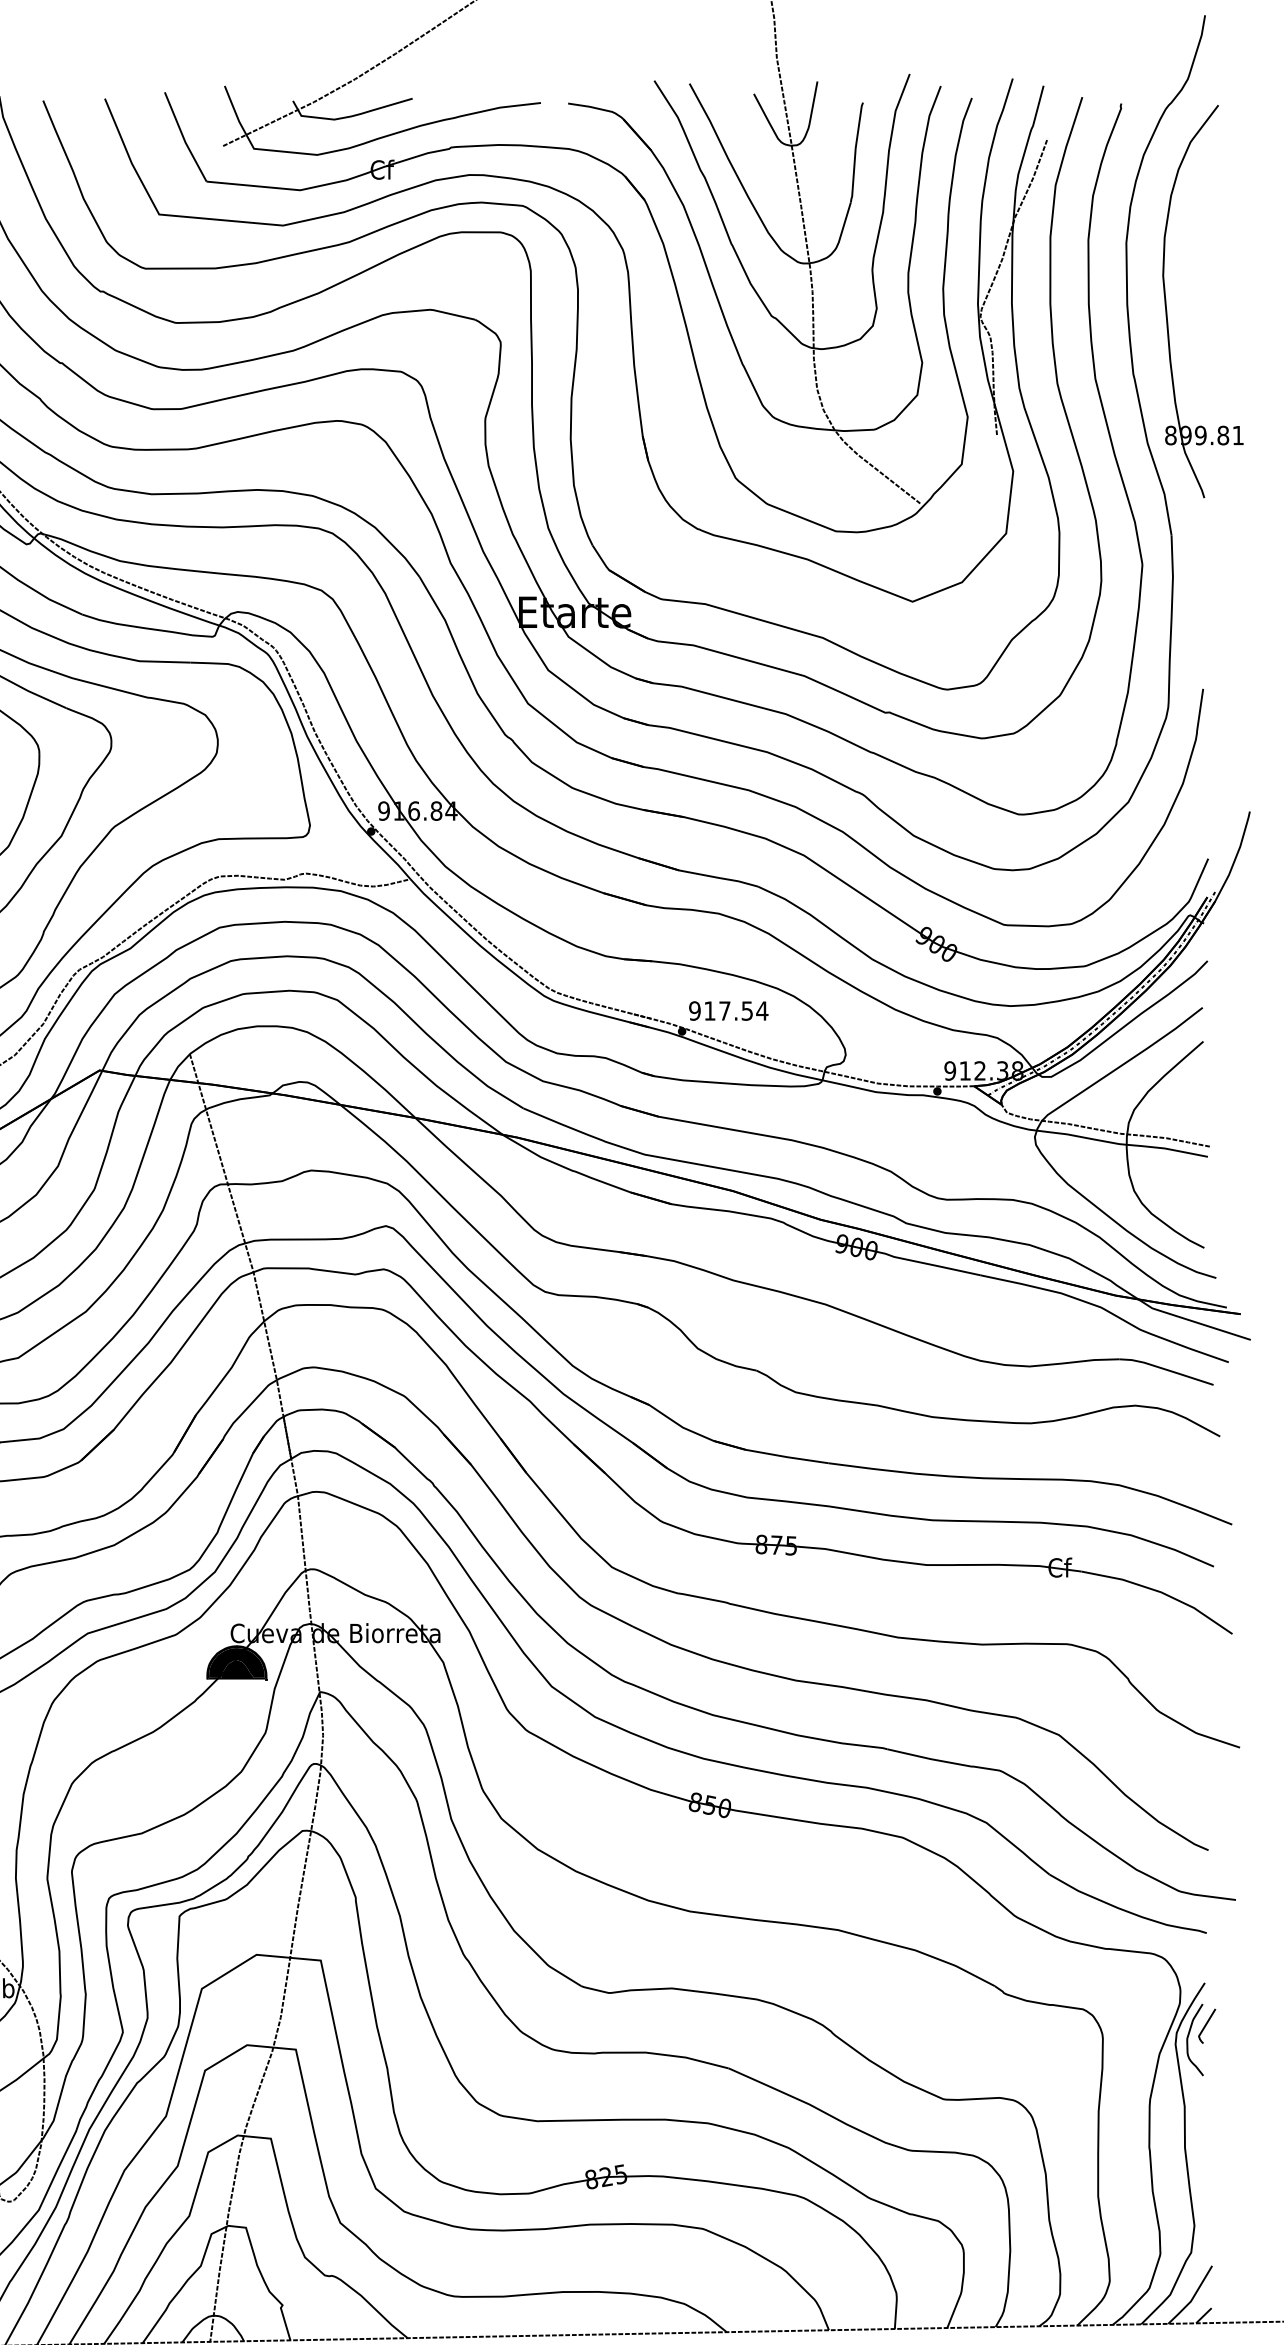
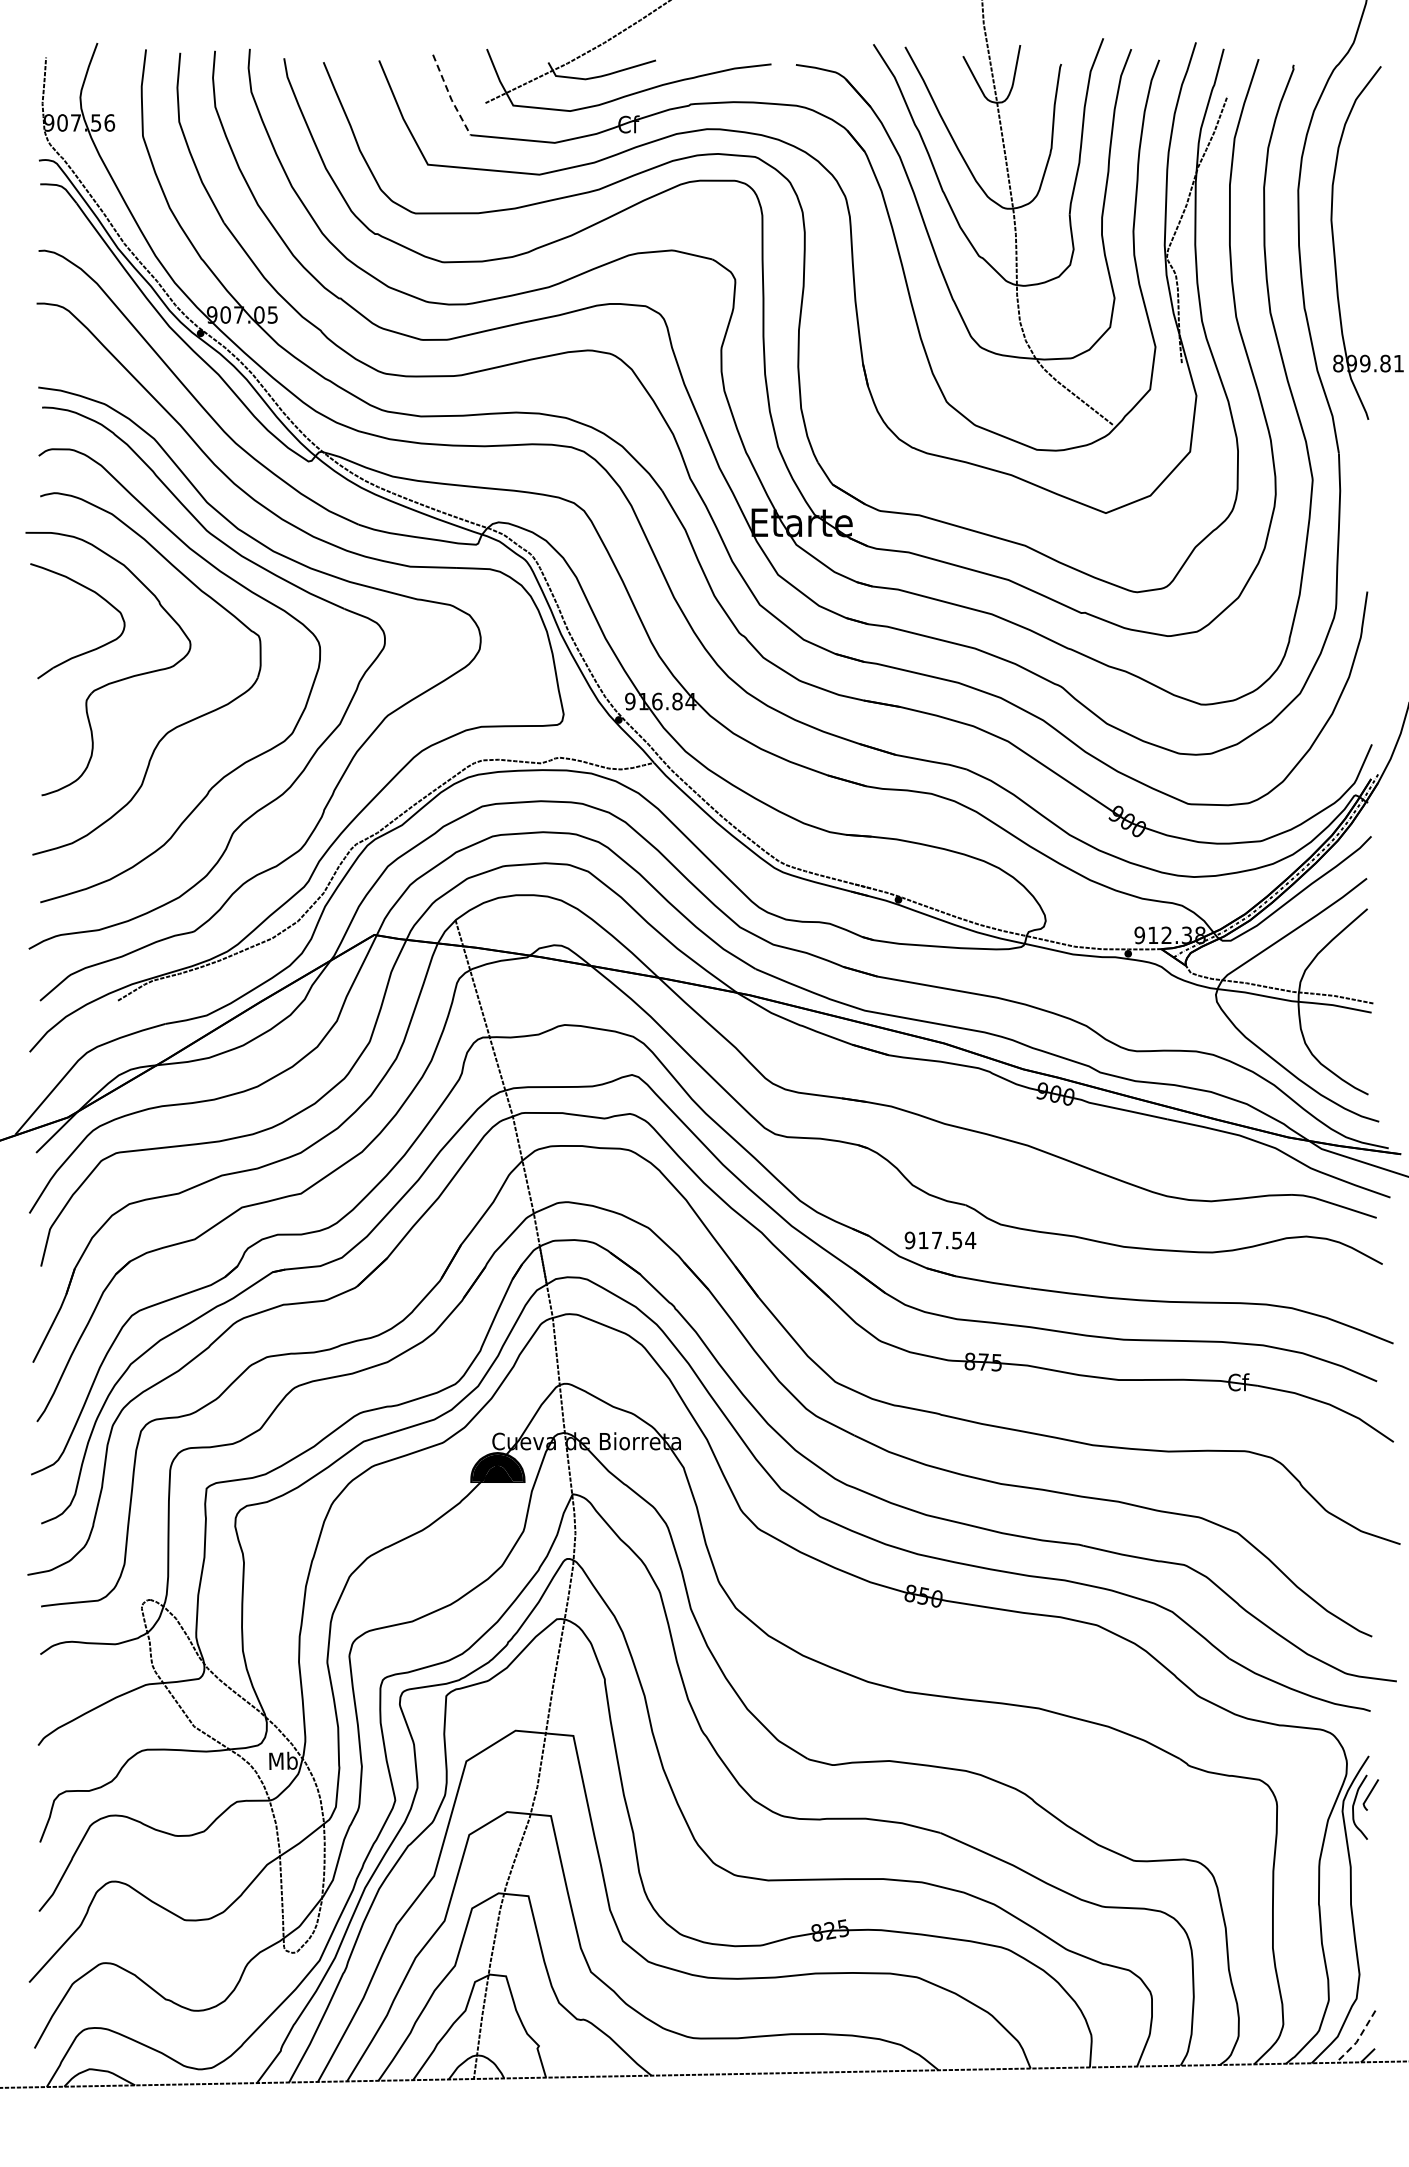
line: (183, 137) -> (449, 95), solid -> dashed
text: (728, 1011) -> (940, 1240), moved
line: (1192, 2299) -> (1357, 2040), solid -> dashed

